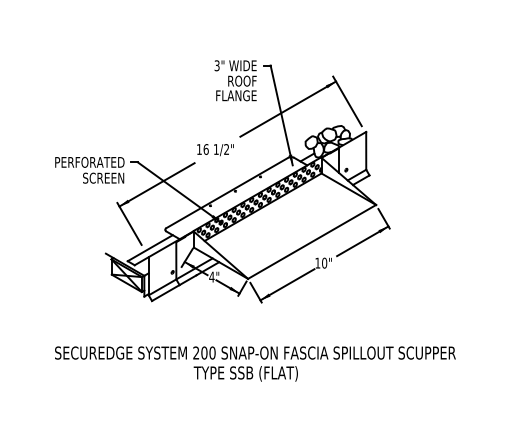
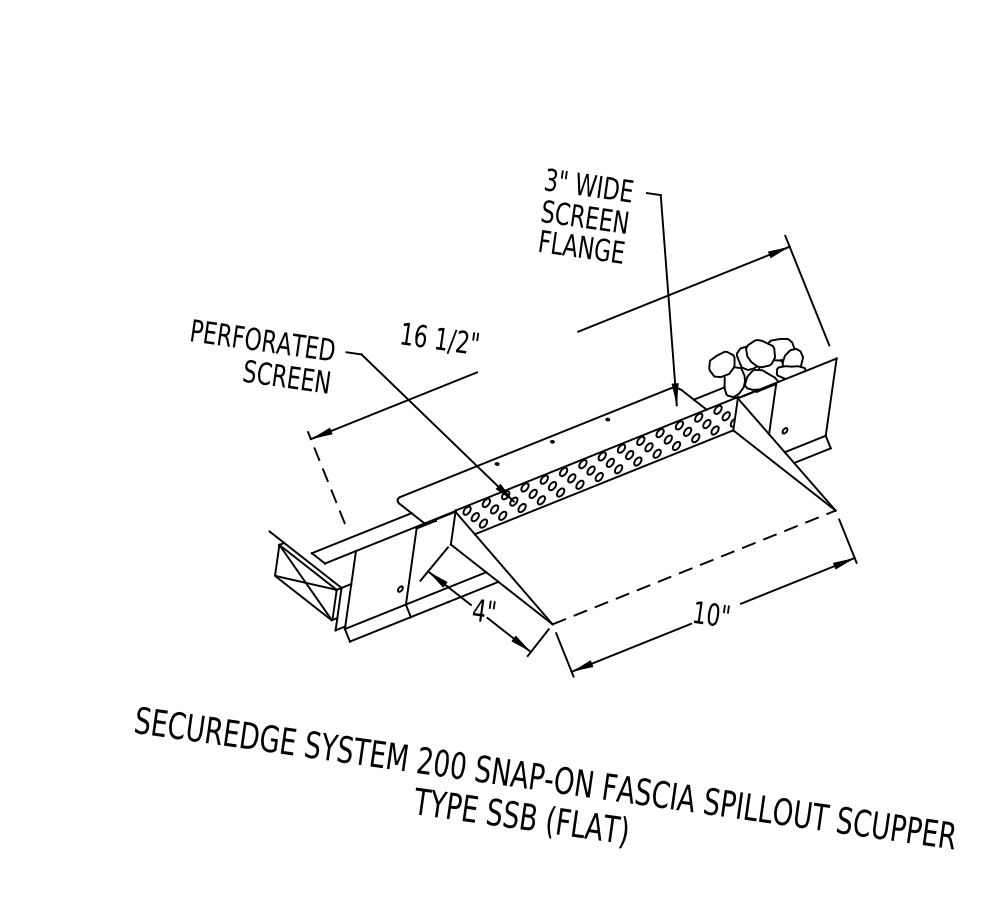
text: (235, 80) -> (584, 215), ROOF -> SCREEN
text: (215, 150) -> (439, 340), moved
line: (129, 223) -> (326, 476), solid -> dashed
line: (312, 241) -> (695, 566), solid -> dashed

